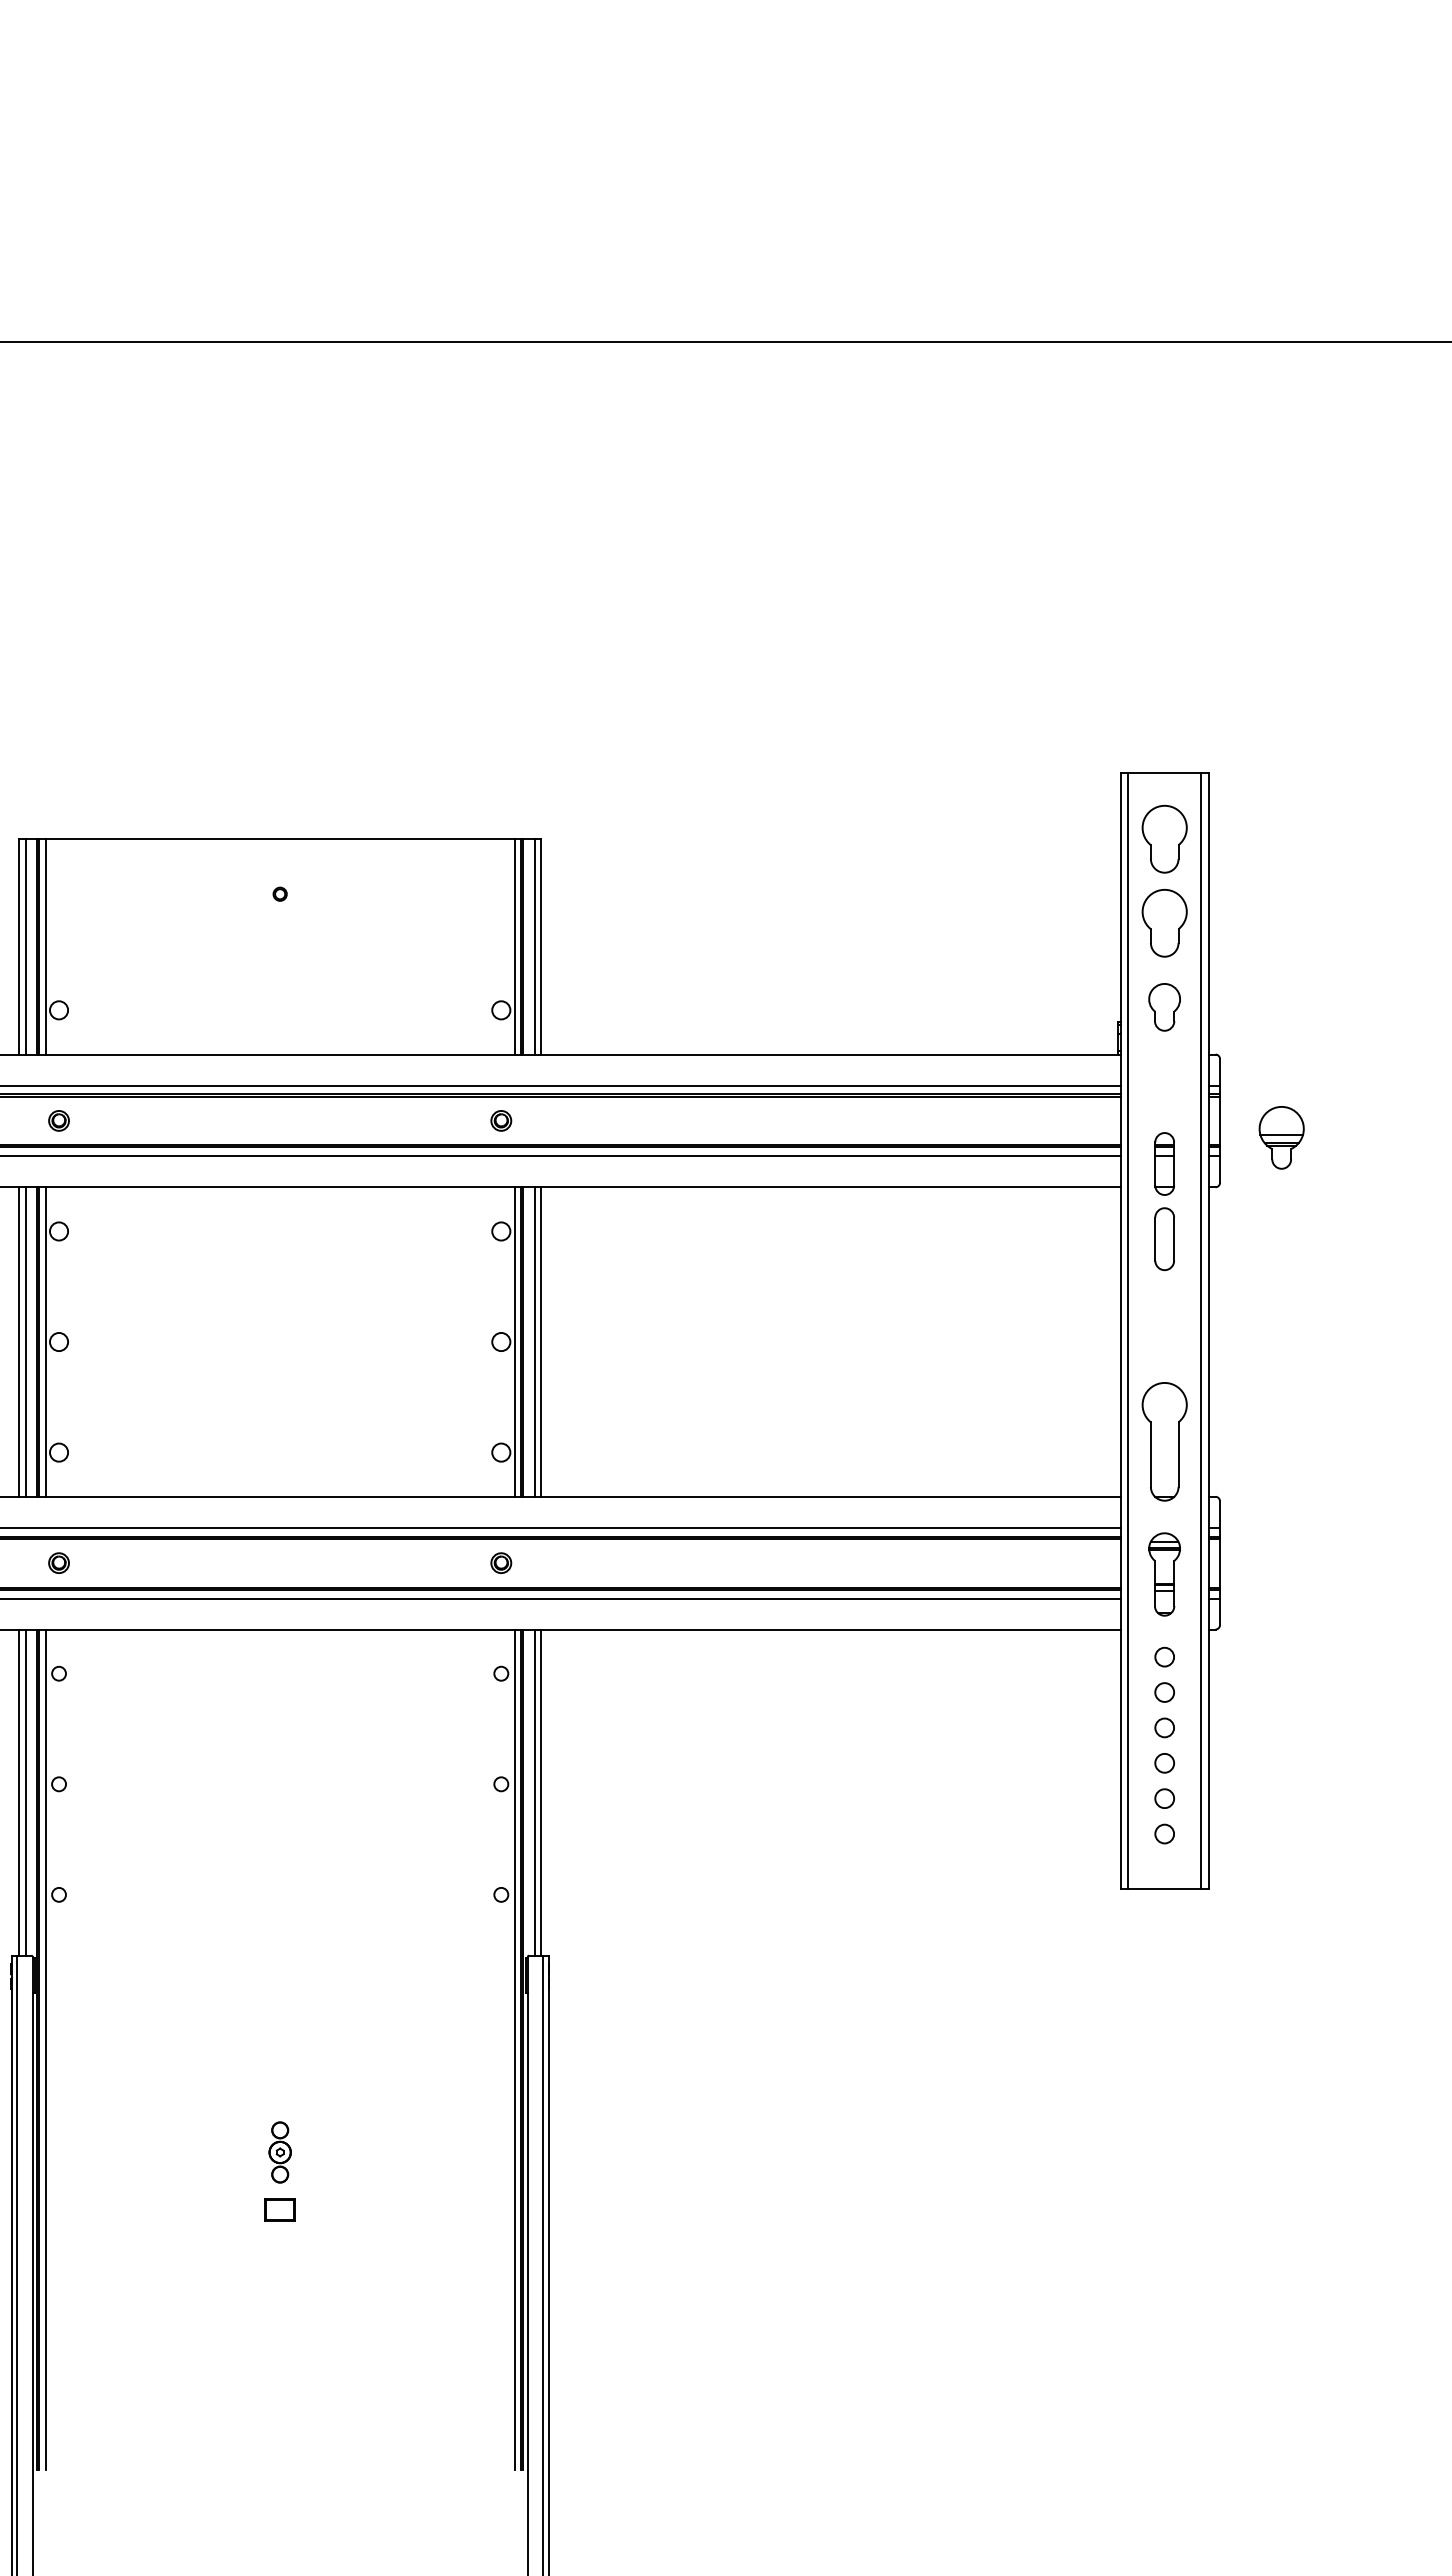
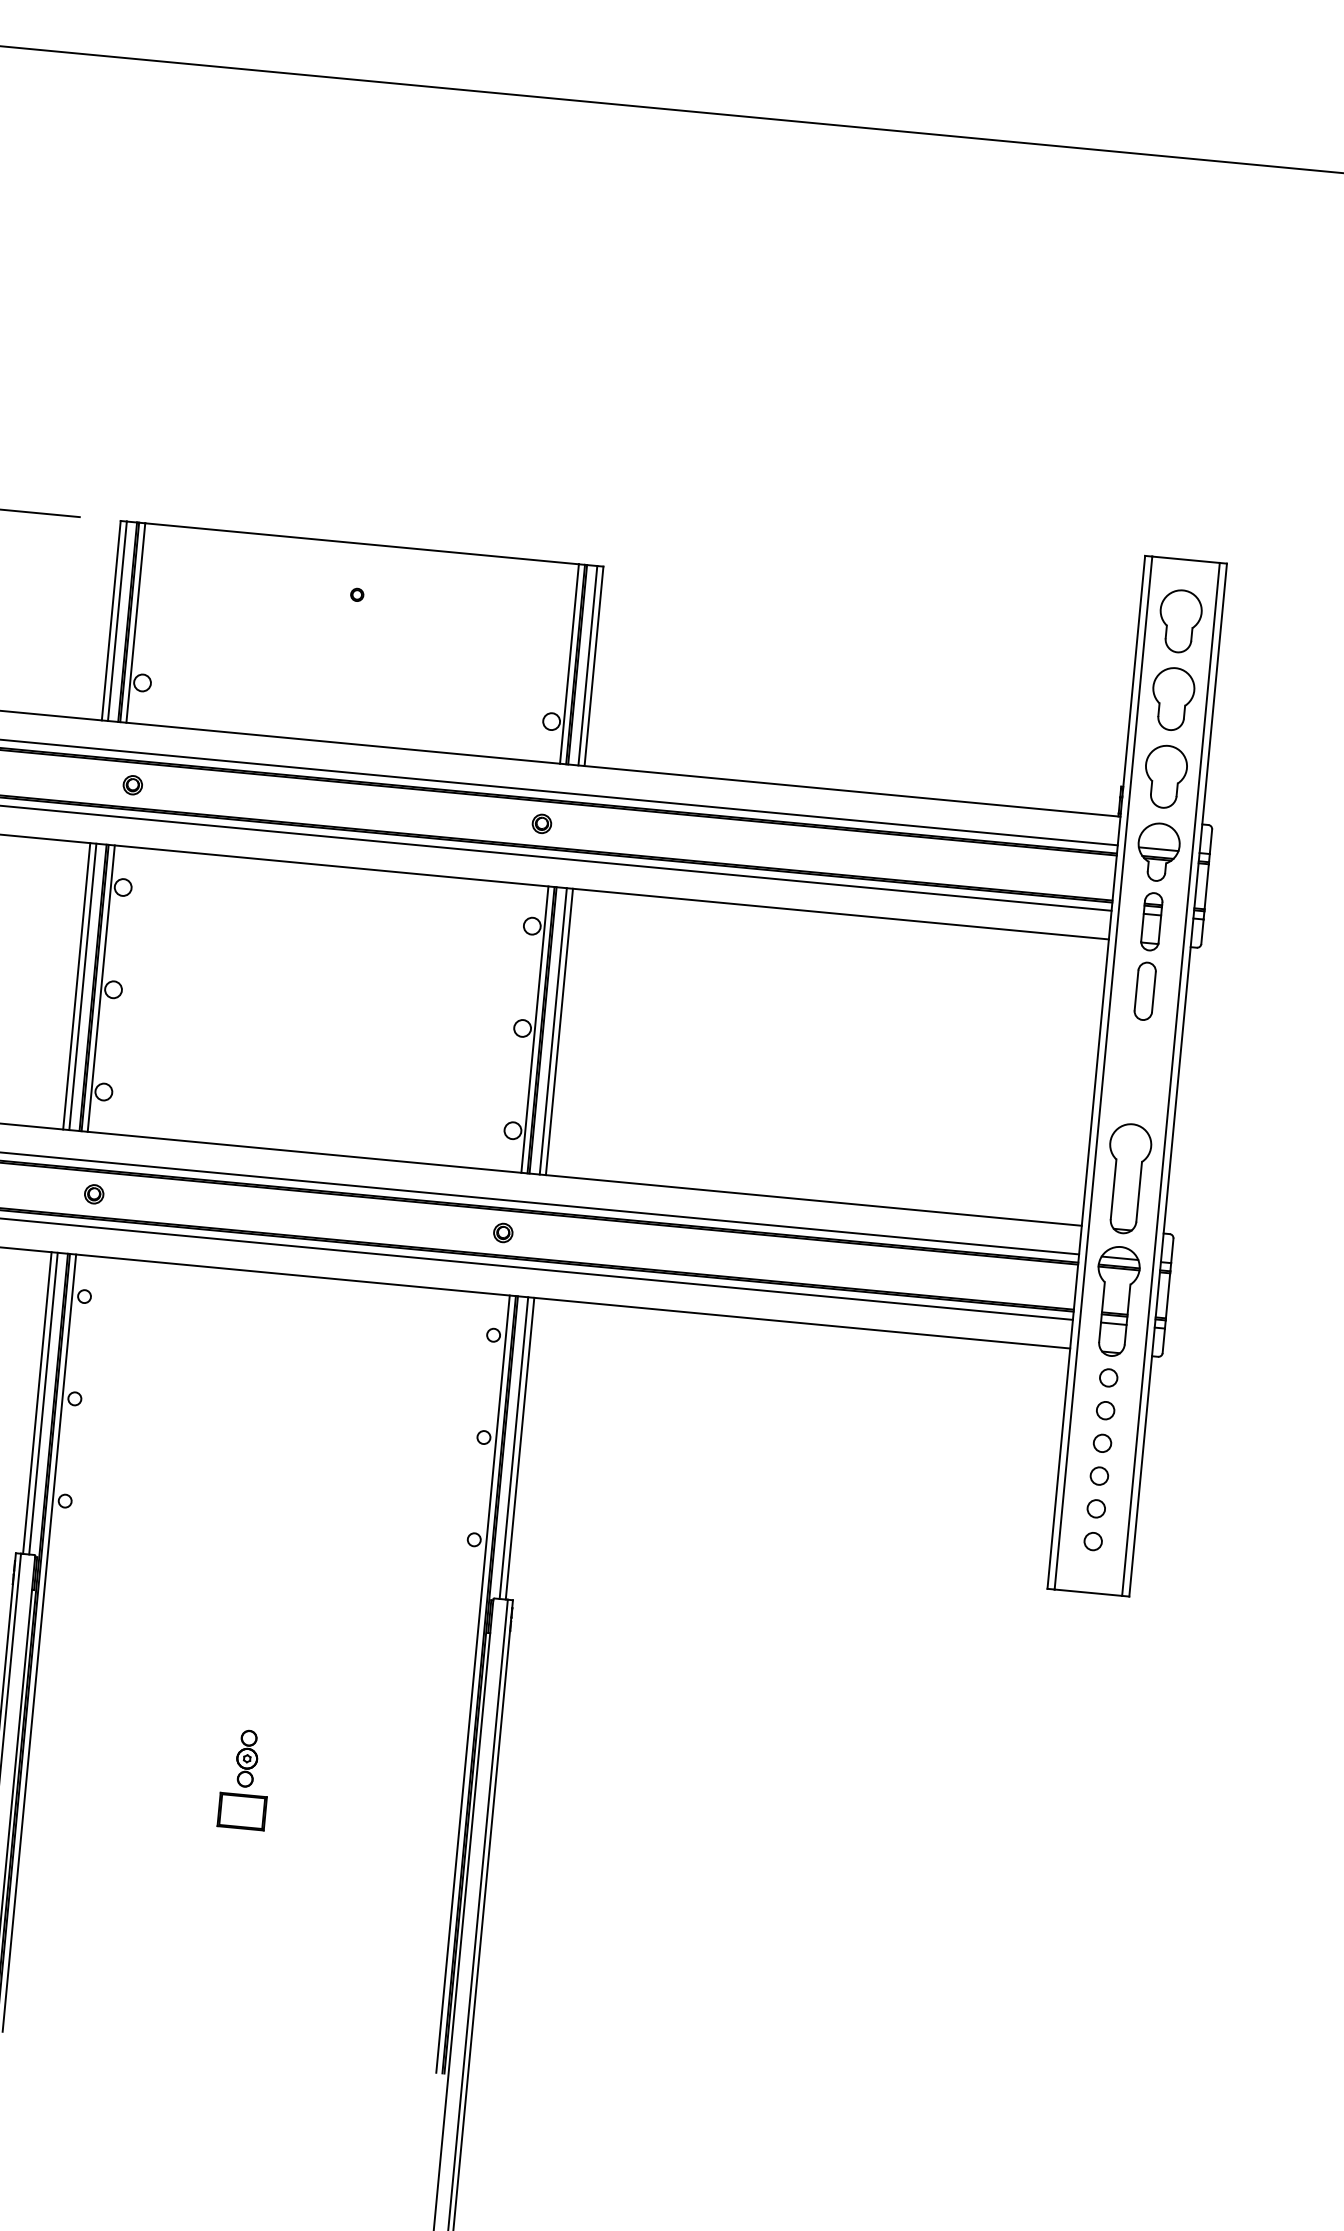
part: (1164, 1007) -> (1165, 777), size x1.43
part: (1281, 1137) -> (1158, 851), moved
part: (1164, 1574) -> (1115, 1301), size x1.43
part: (279, 2209) -> (241, 1811), size x1.67

